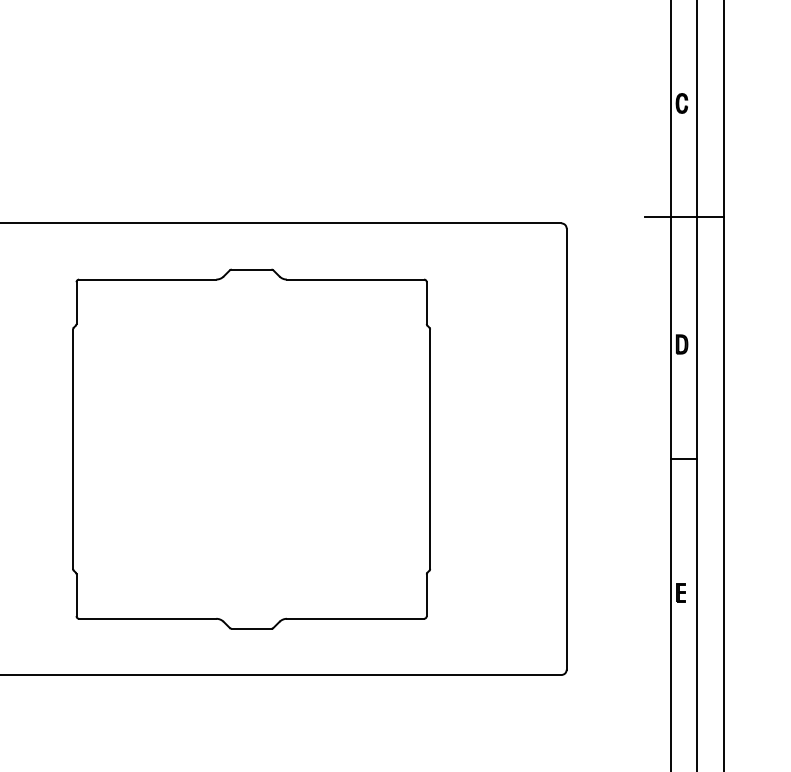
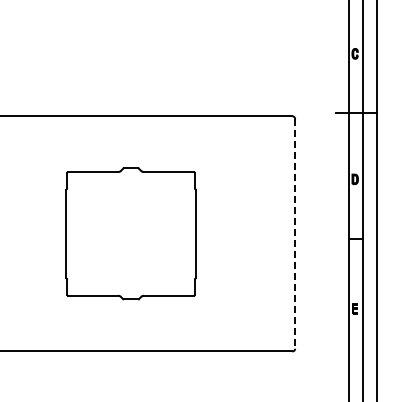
part: (250, 448) -> (130, 233), size x0.7
line: (567, 448) -> (295, 233), solid -> dashed

